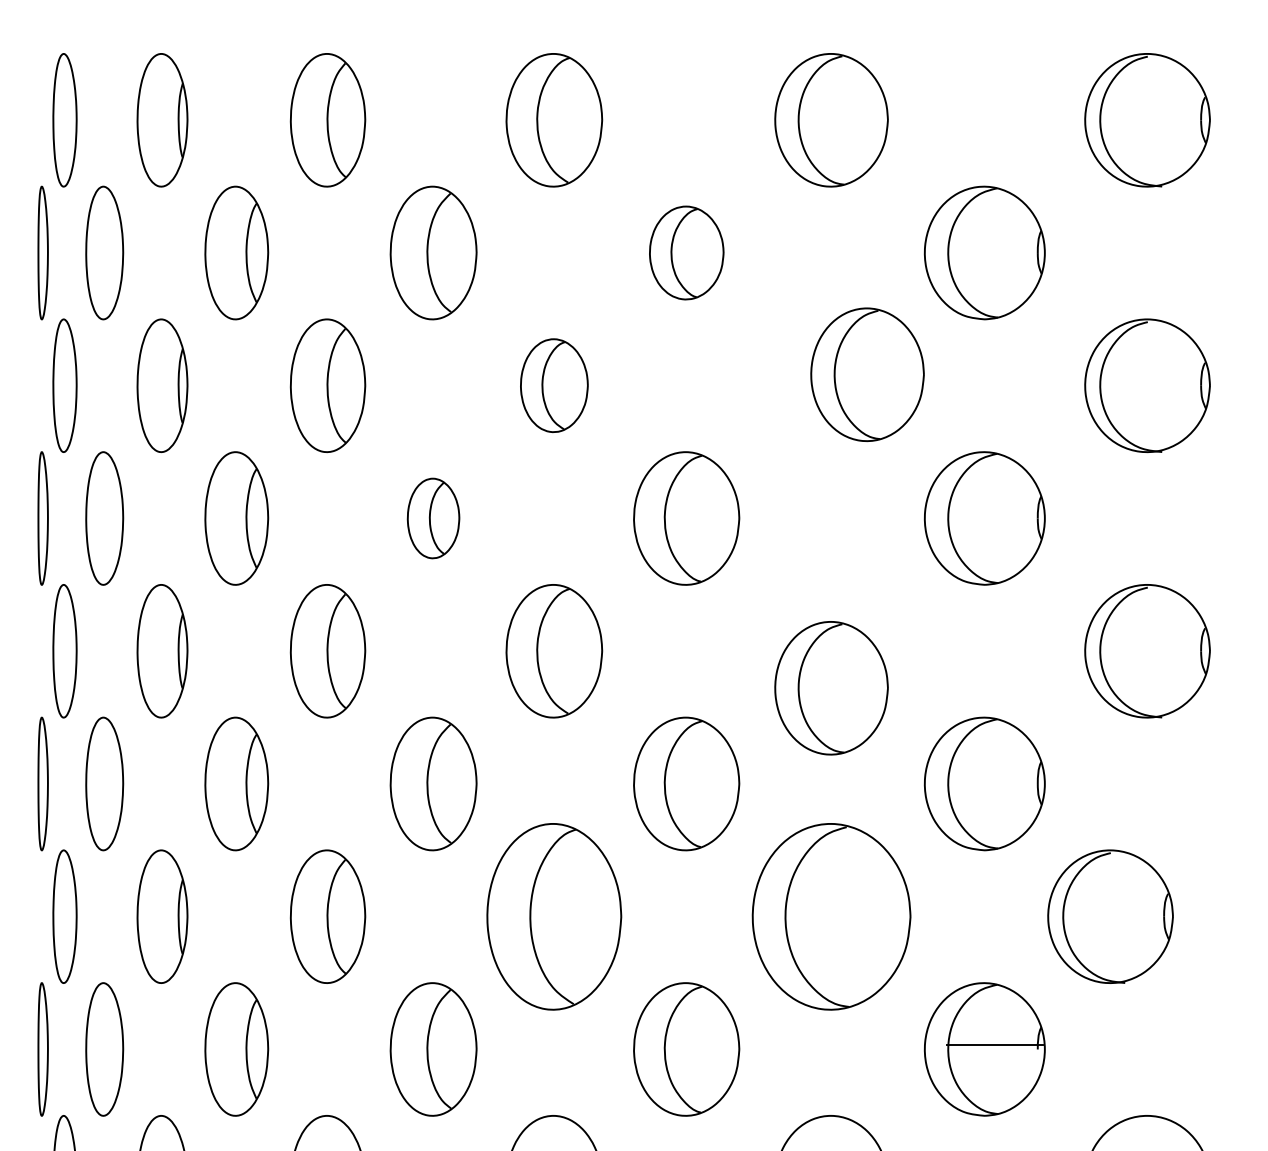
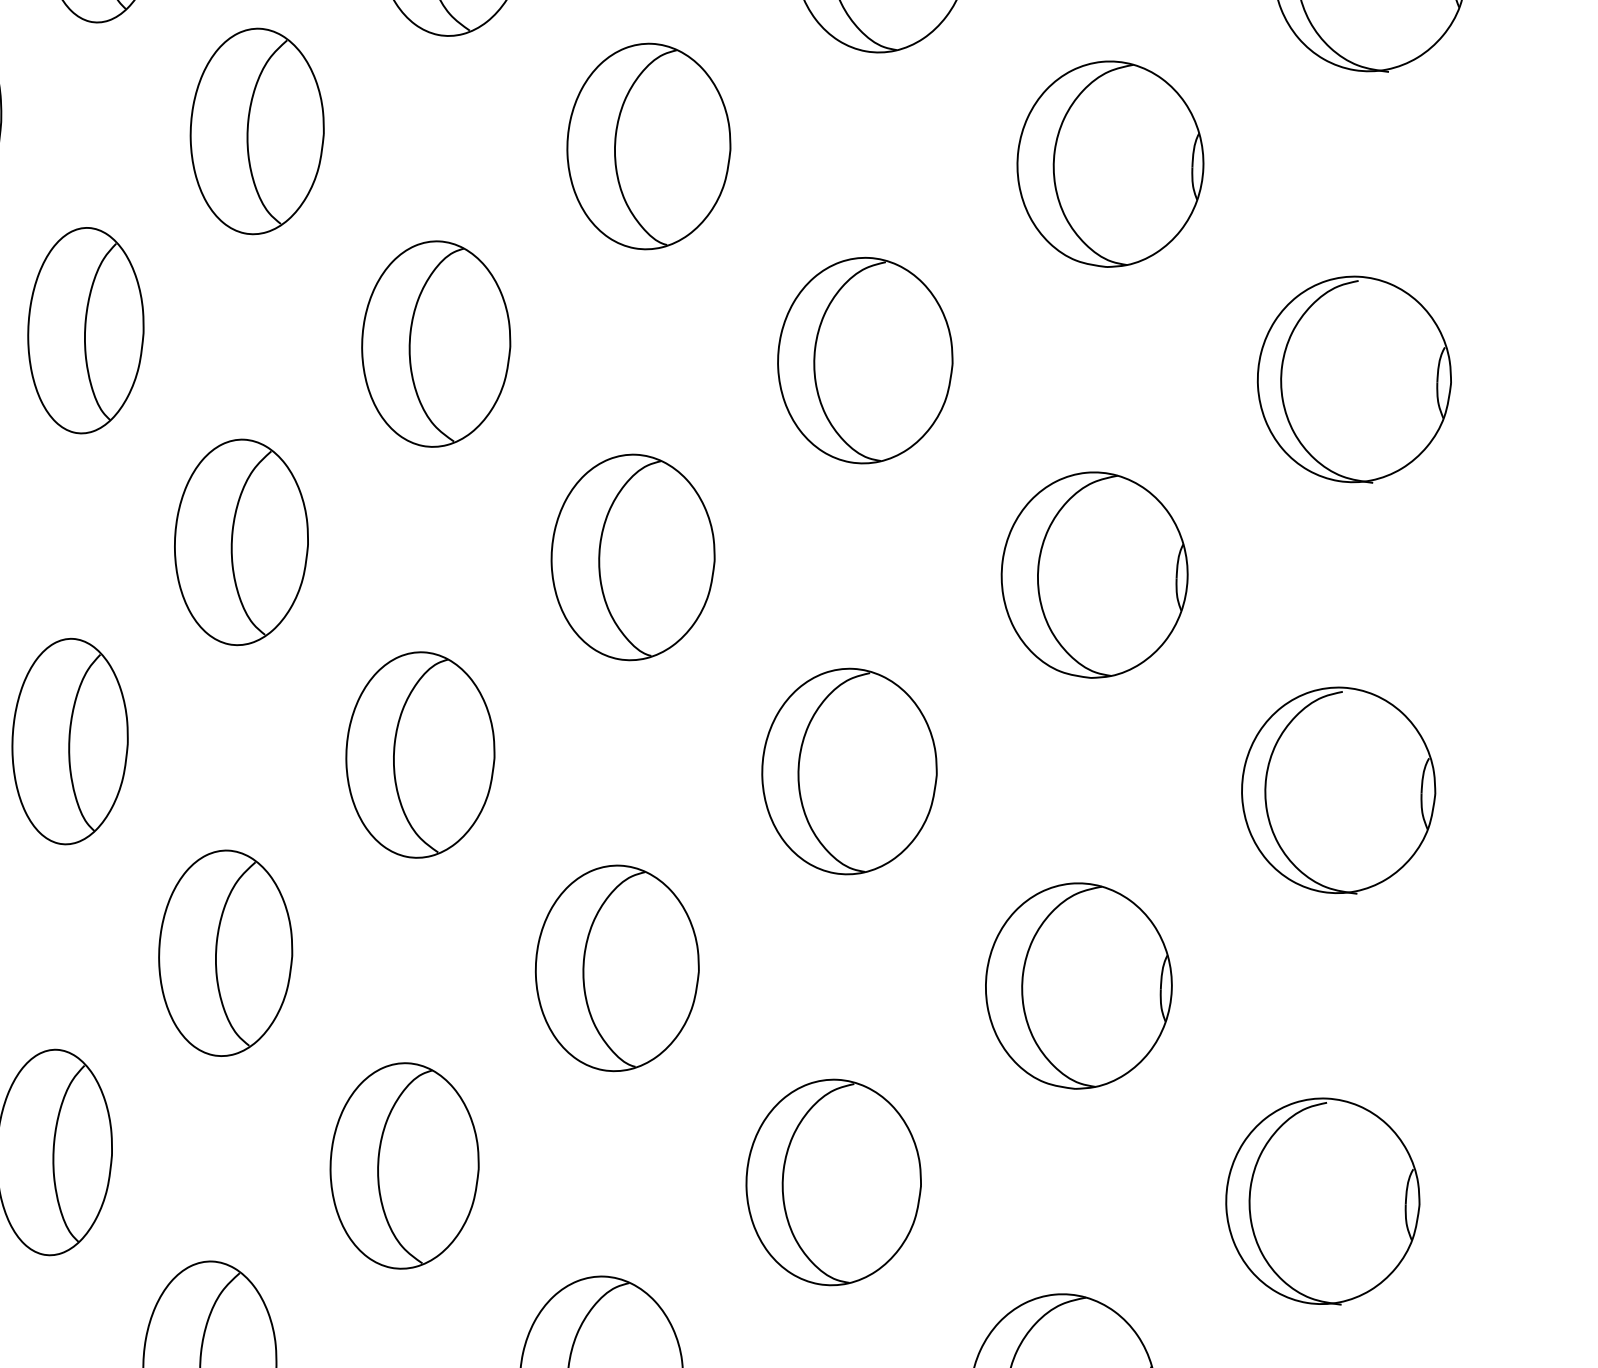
part: (686, 252) -> (648, 145), size x1.43
part: (867, 374) -> (865, 360), moved
part: (554, 385) -> (436, 343), size x1.43
part: (433, 518) -> (241, 542), size x1.67
part: (831, 688) -> (849, 771), moved
part: (554, 916) -> (404, 1165), size x0.71
part: (831, 916) -> (833, 1182), size x0.71
part: (1110, 916) -> (1322, 1200), moved

